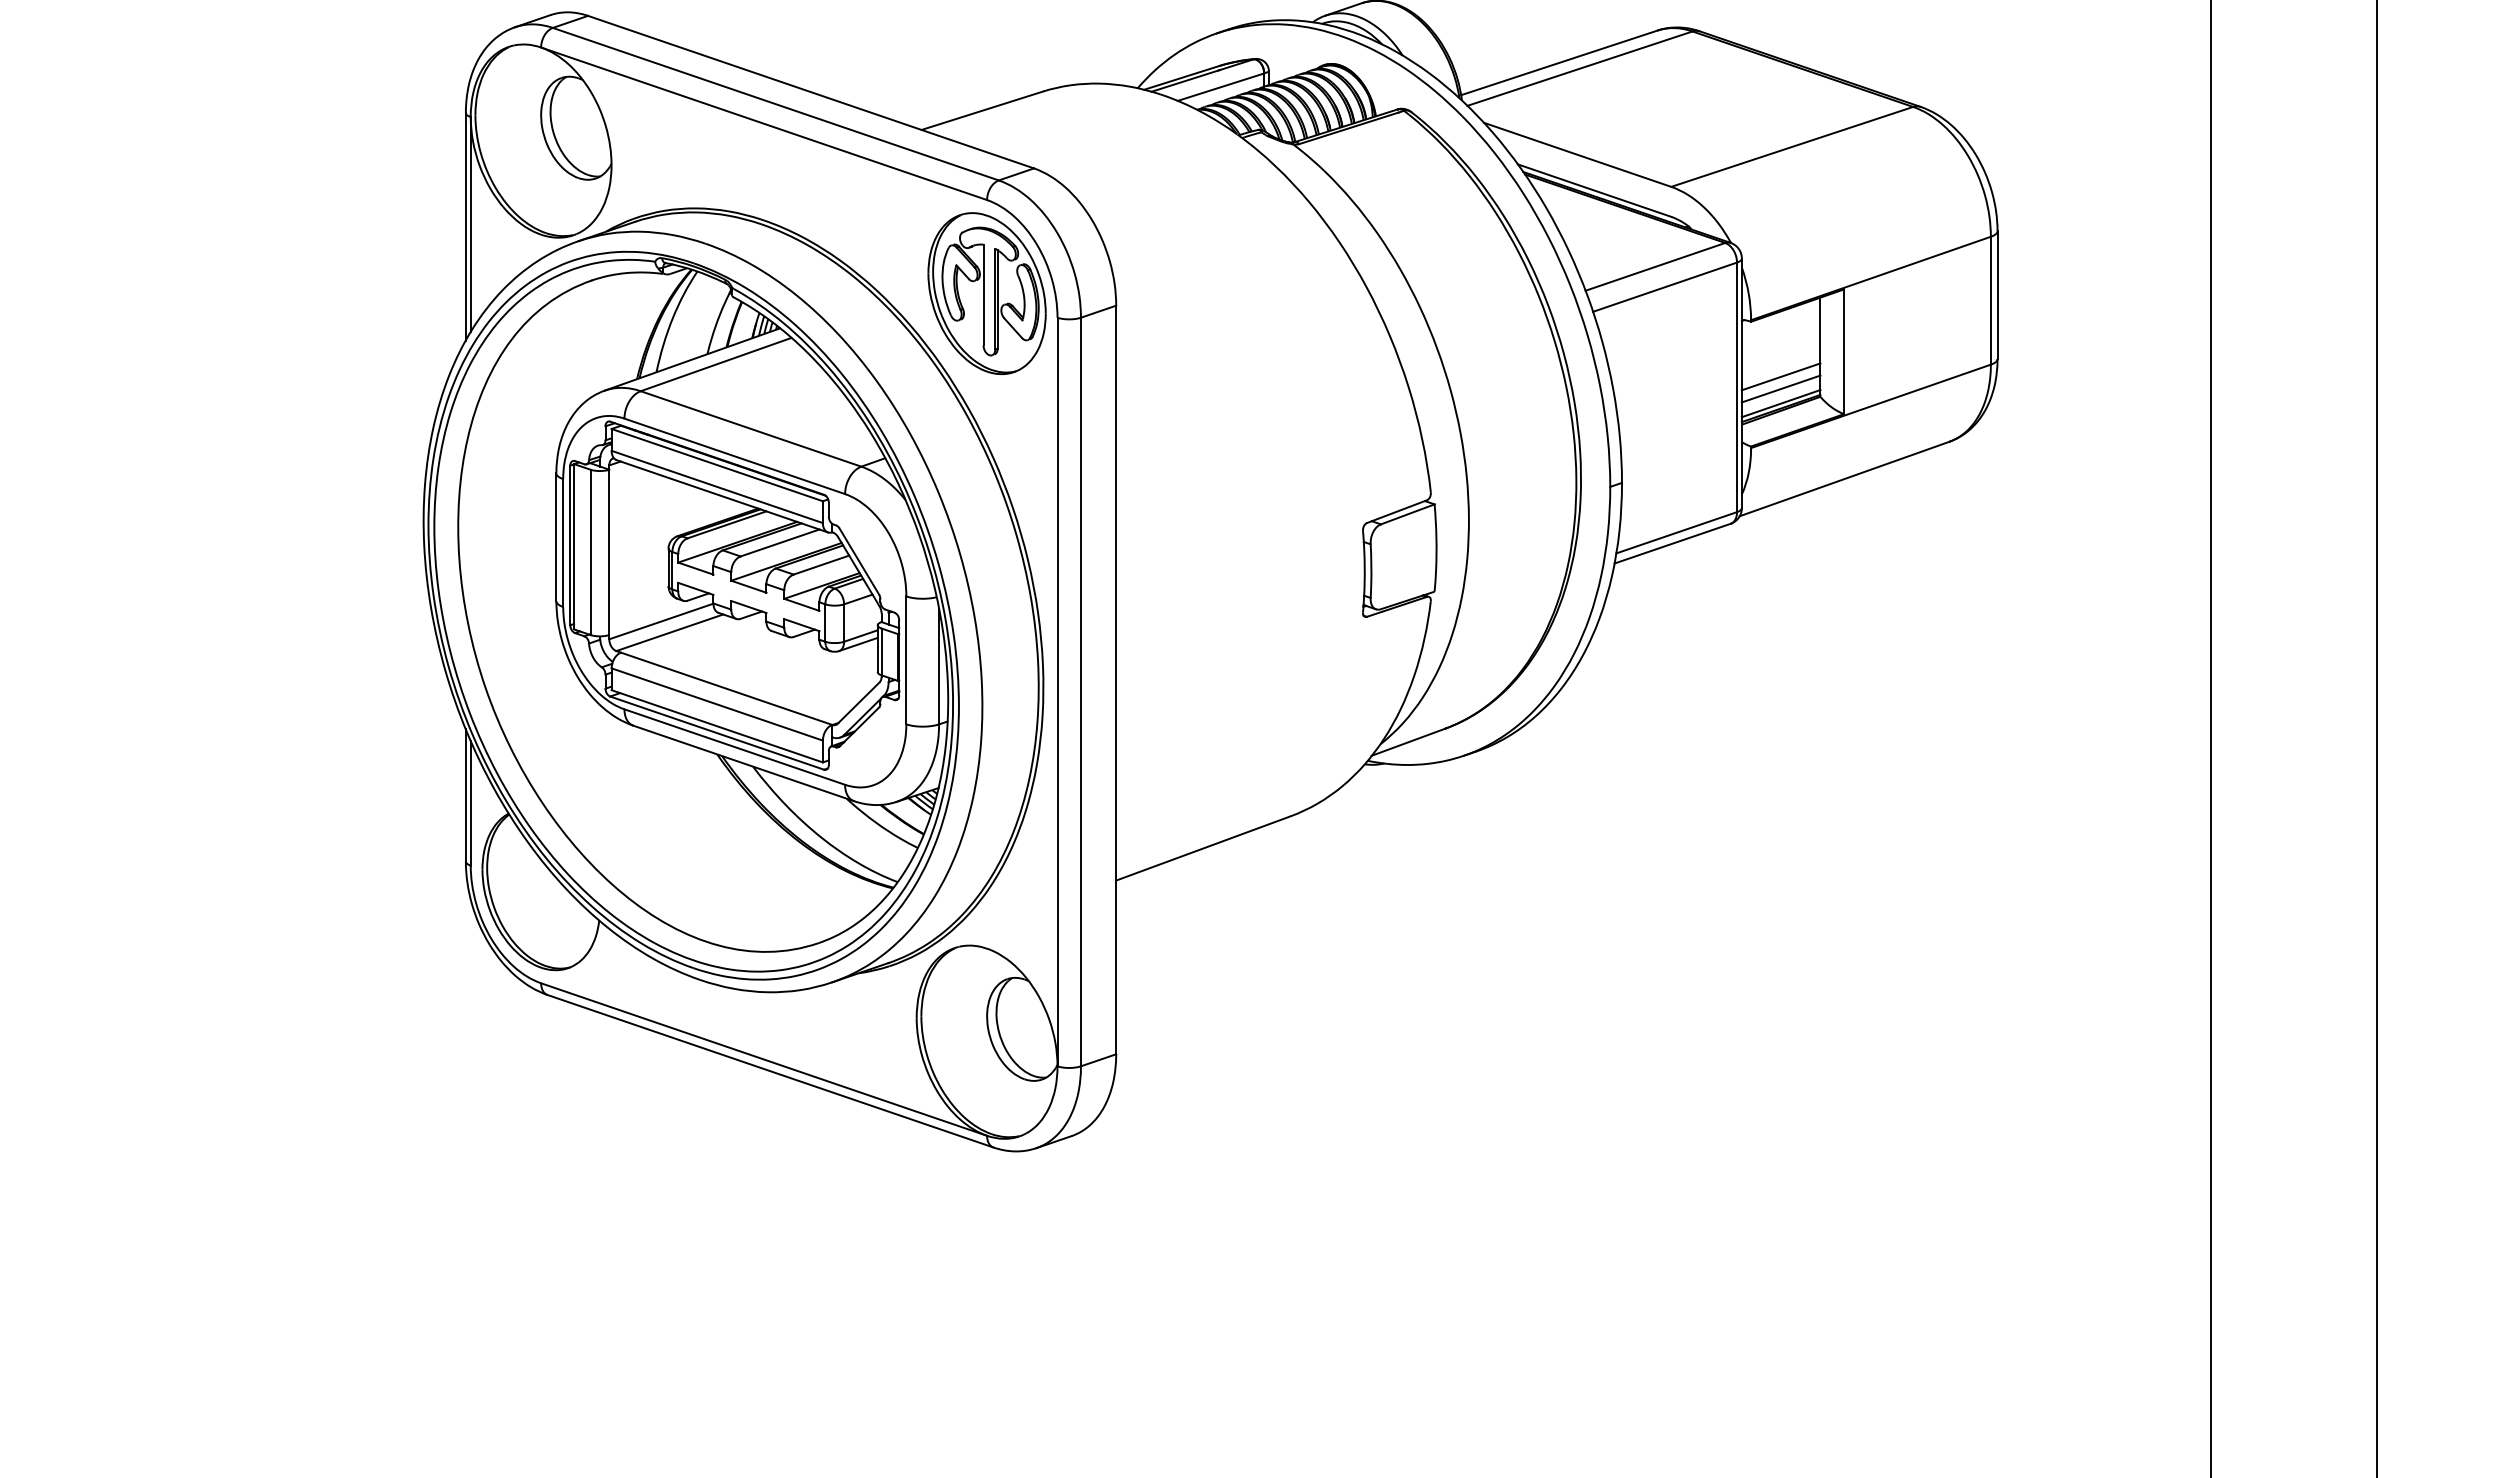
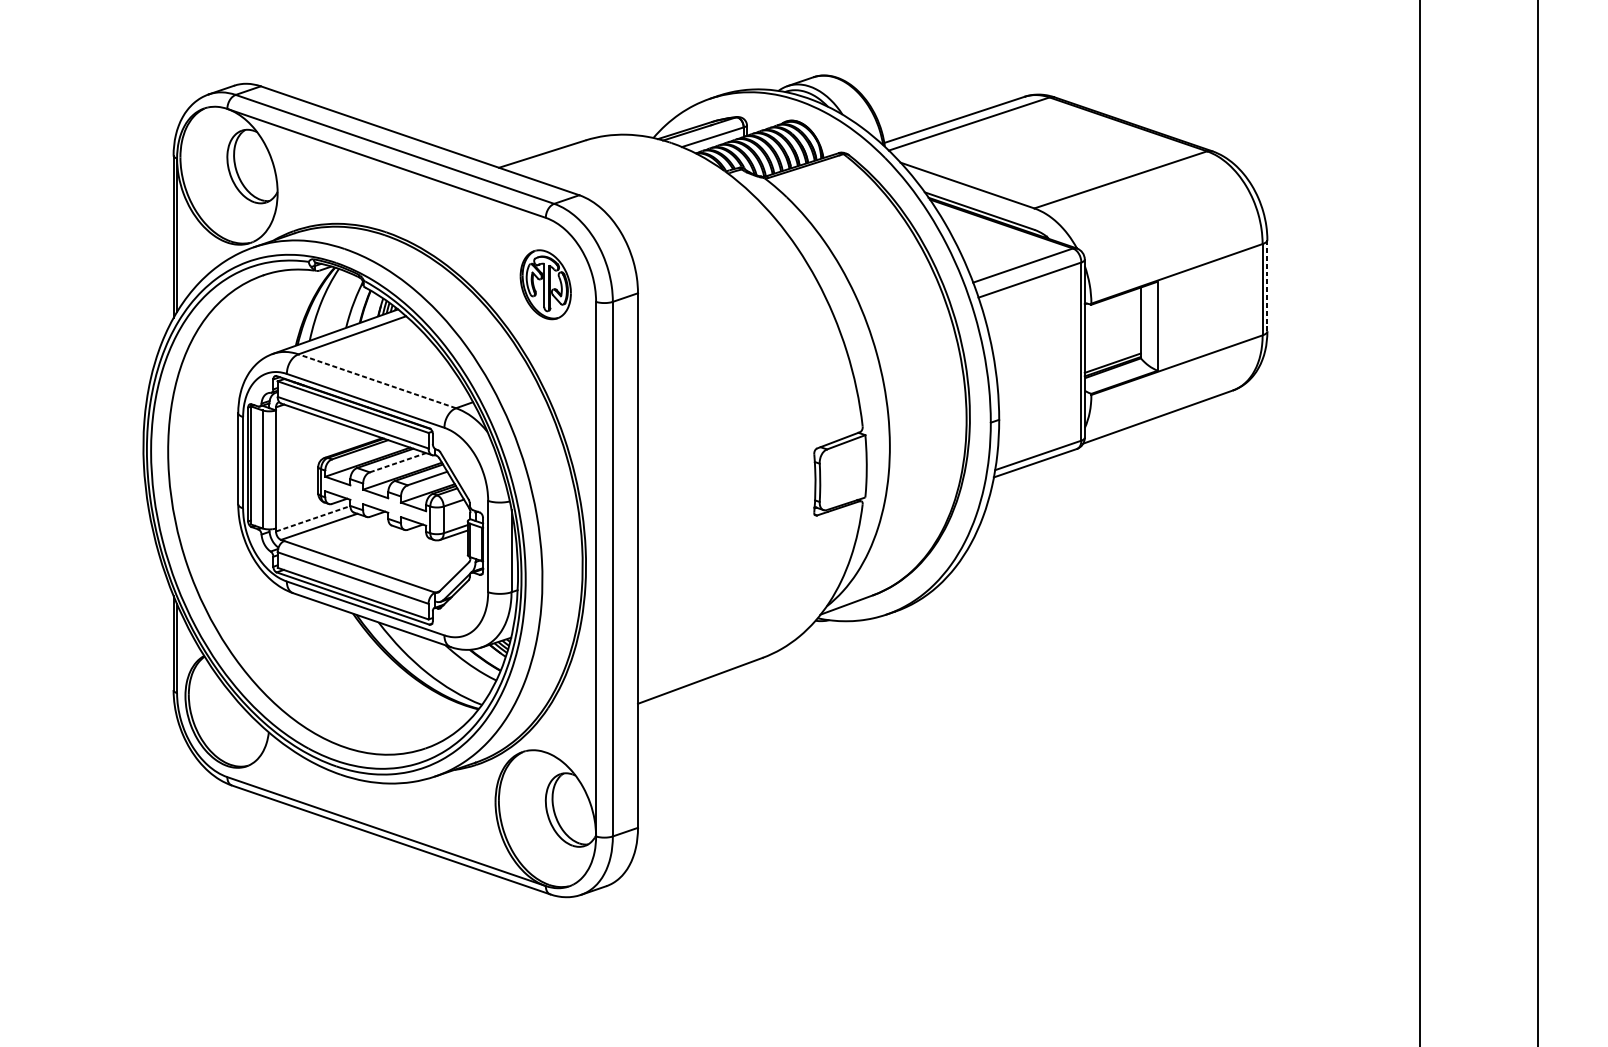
part: (986, 293) -> (545, 284), size x0.6
line: (1997, 295) -> (1267, 286), solid -> dashed
line: (1780, 376) -> (1112, 343), removed
line: (1780, 388) -> (1112, 352), removed
line: (751, 428) -> (377, 380), solid -> dashed
line: (780, 543) -> (398, 463), solid -> dashed
line: (661, 621) -> (313, 518), solid -> dashed

